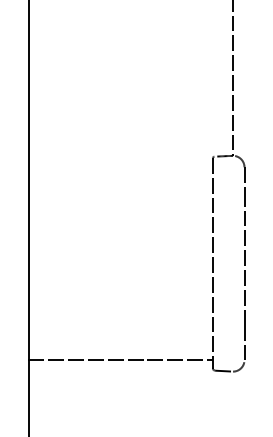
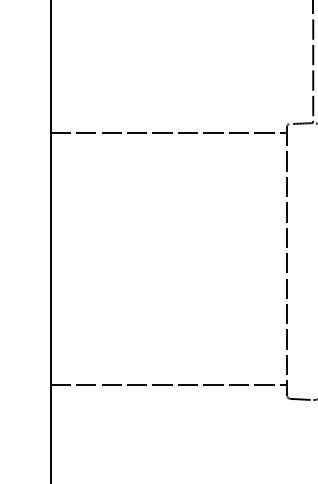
line: (120, 163) -> (168, 132), added

